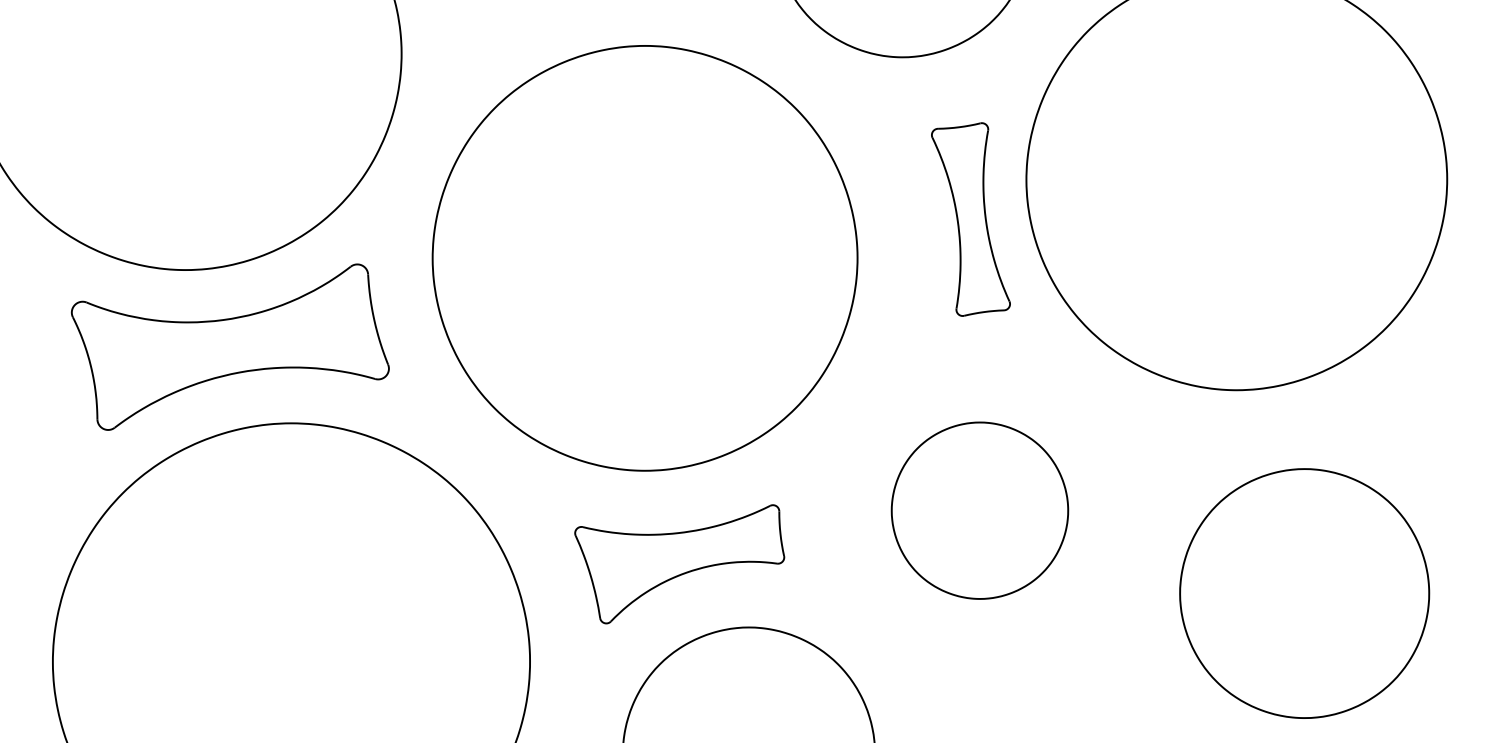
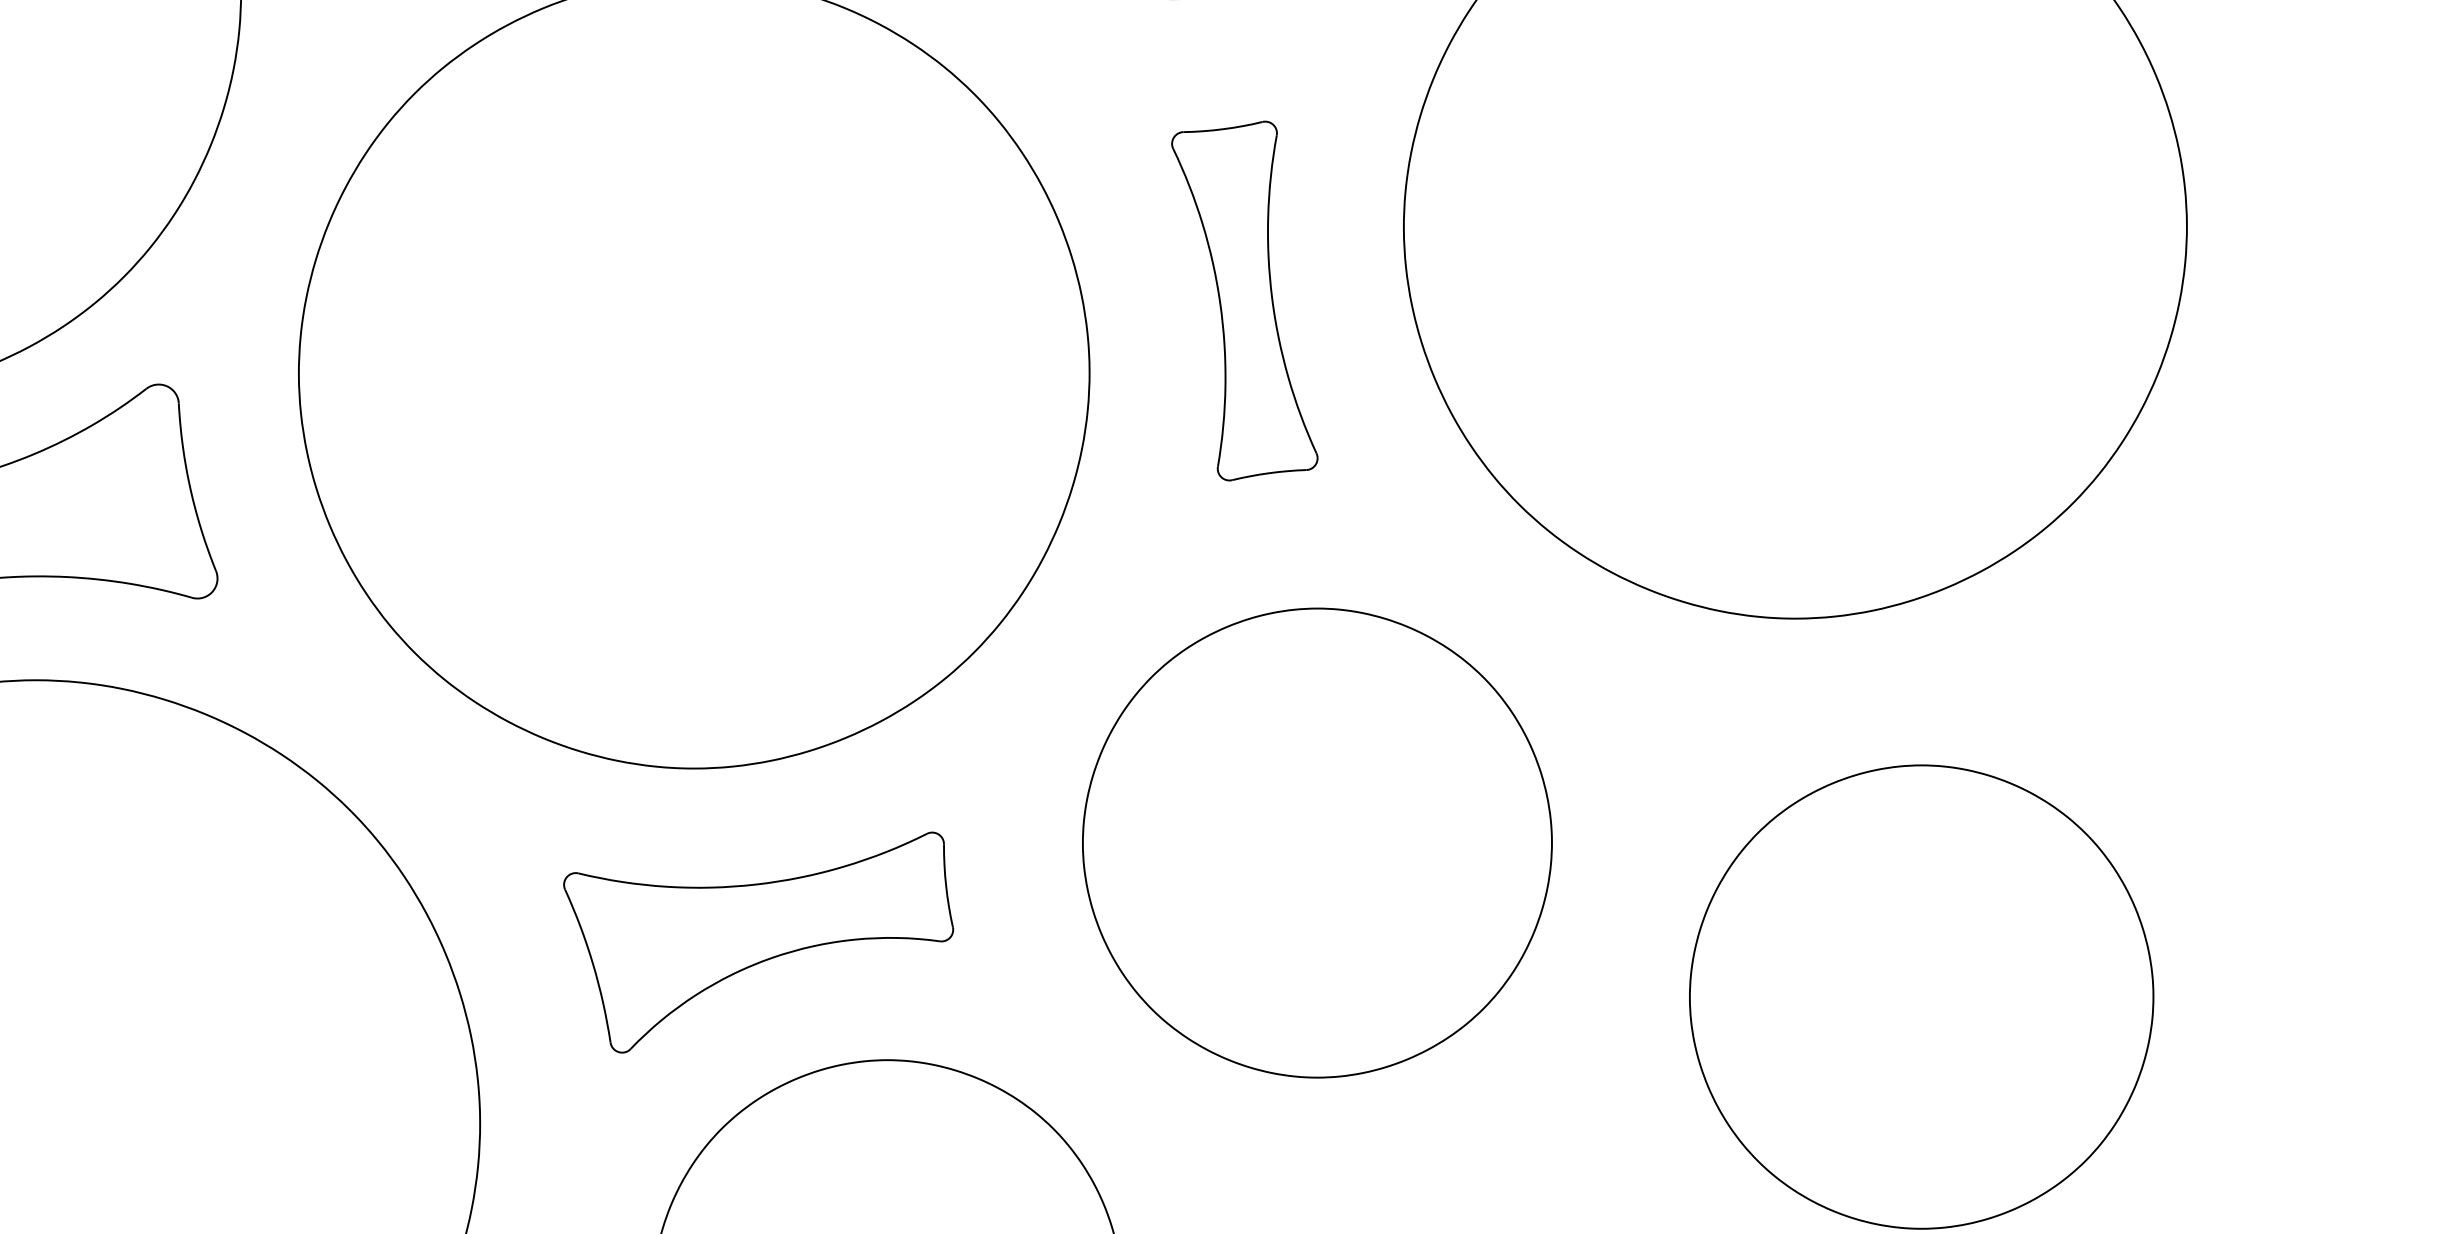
part: (970, 219) -> (1243, 300), moved
part: (979, 510) -> (1316, 842), size x1.43

